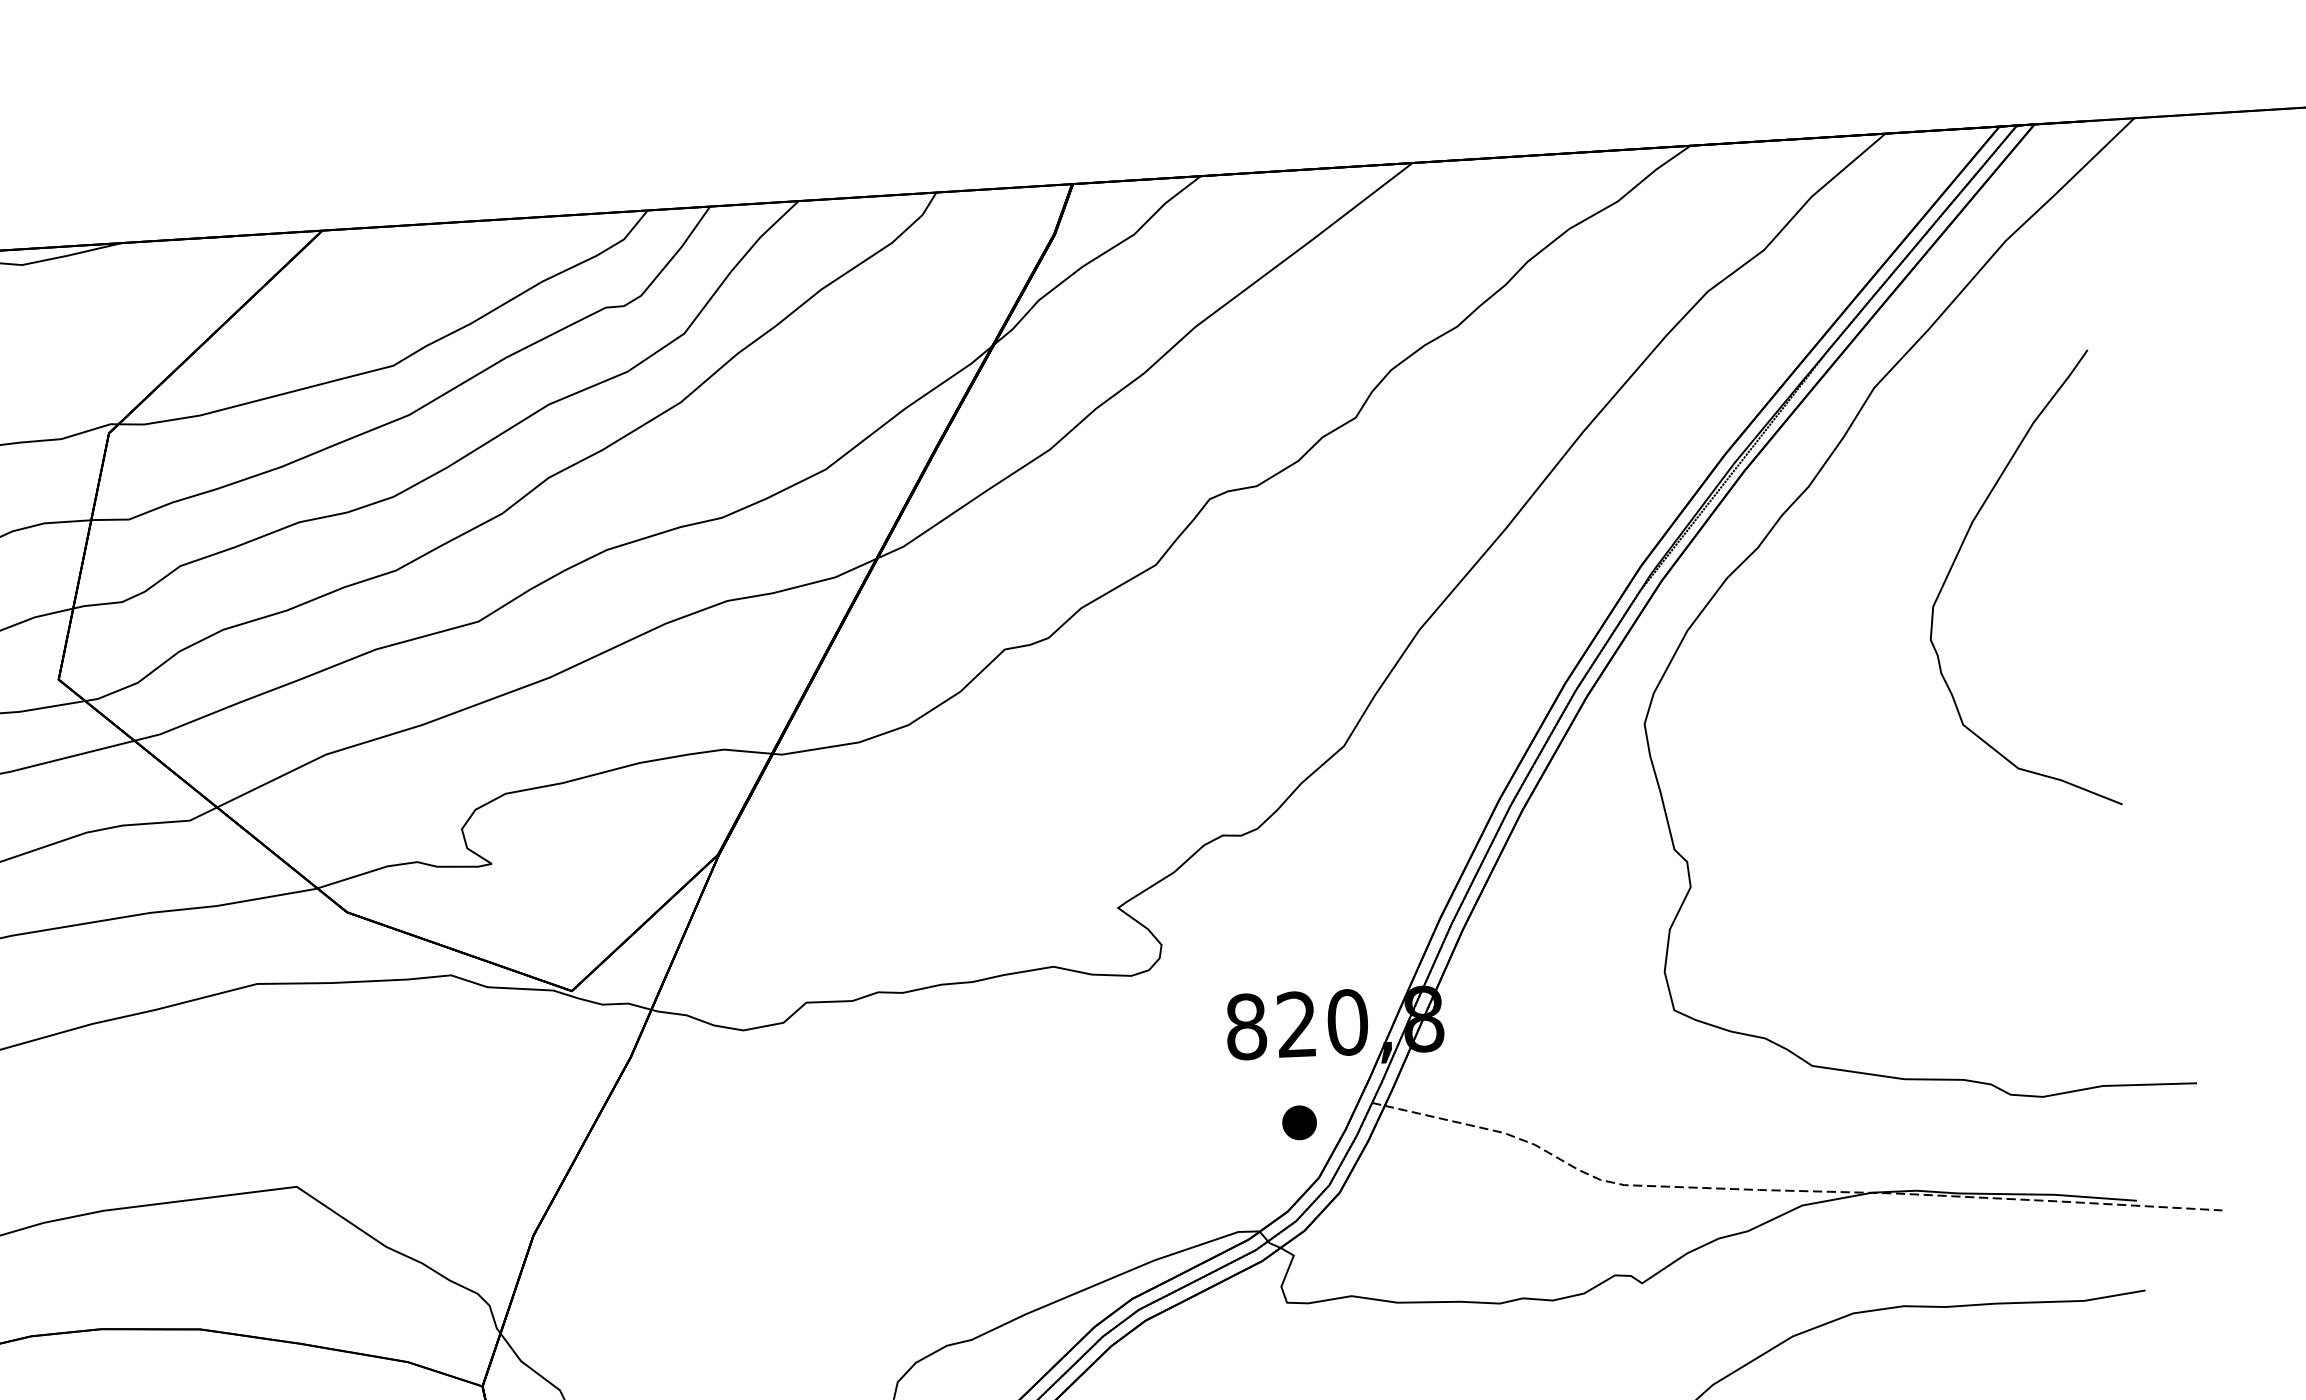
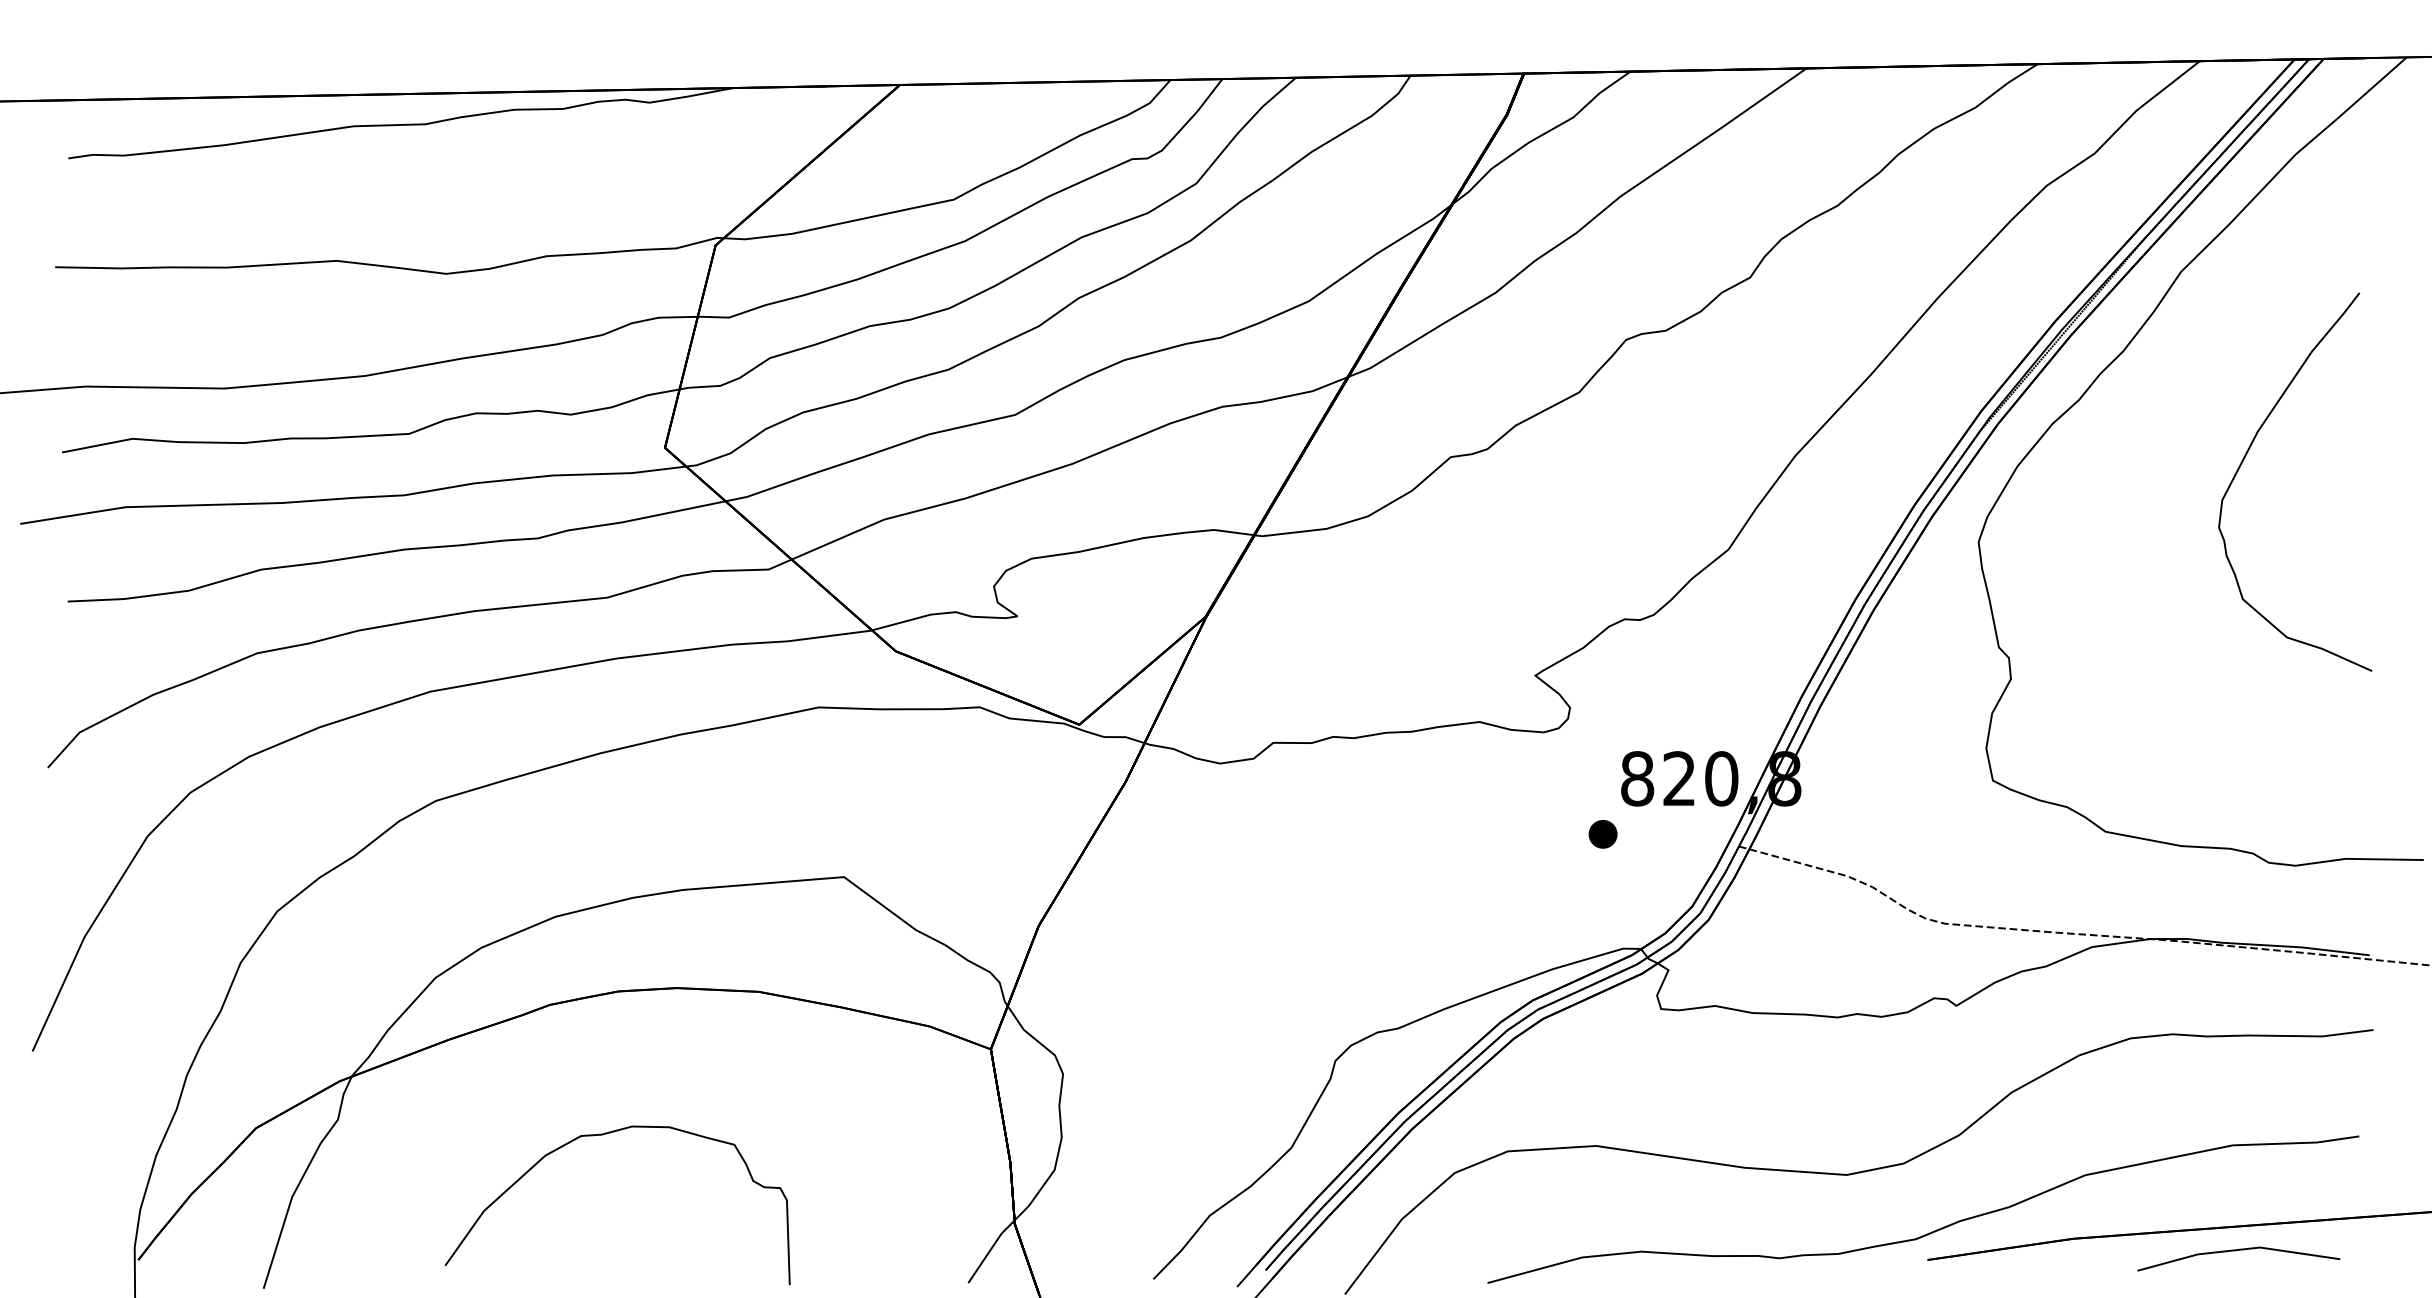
curve: (1962, 547) -> (2248, 452), moved
part: (1298, 1123) -> (1602, 834), moved

